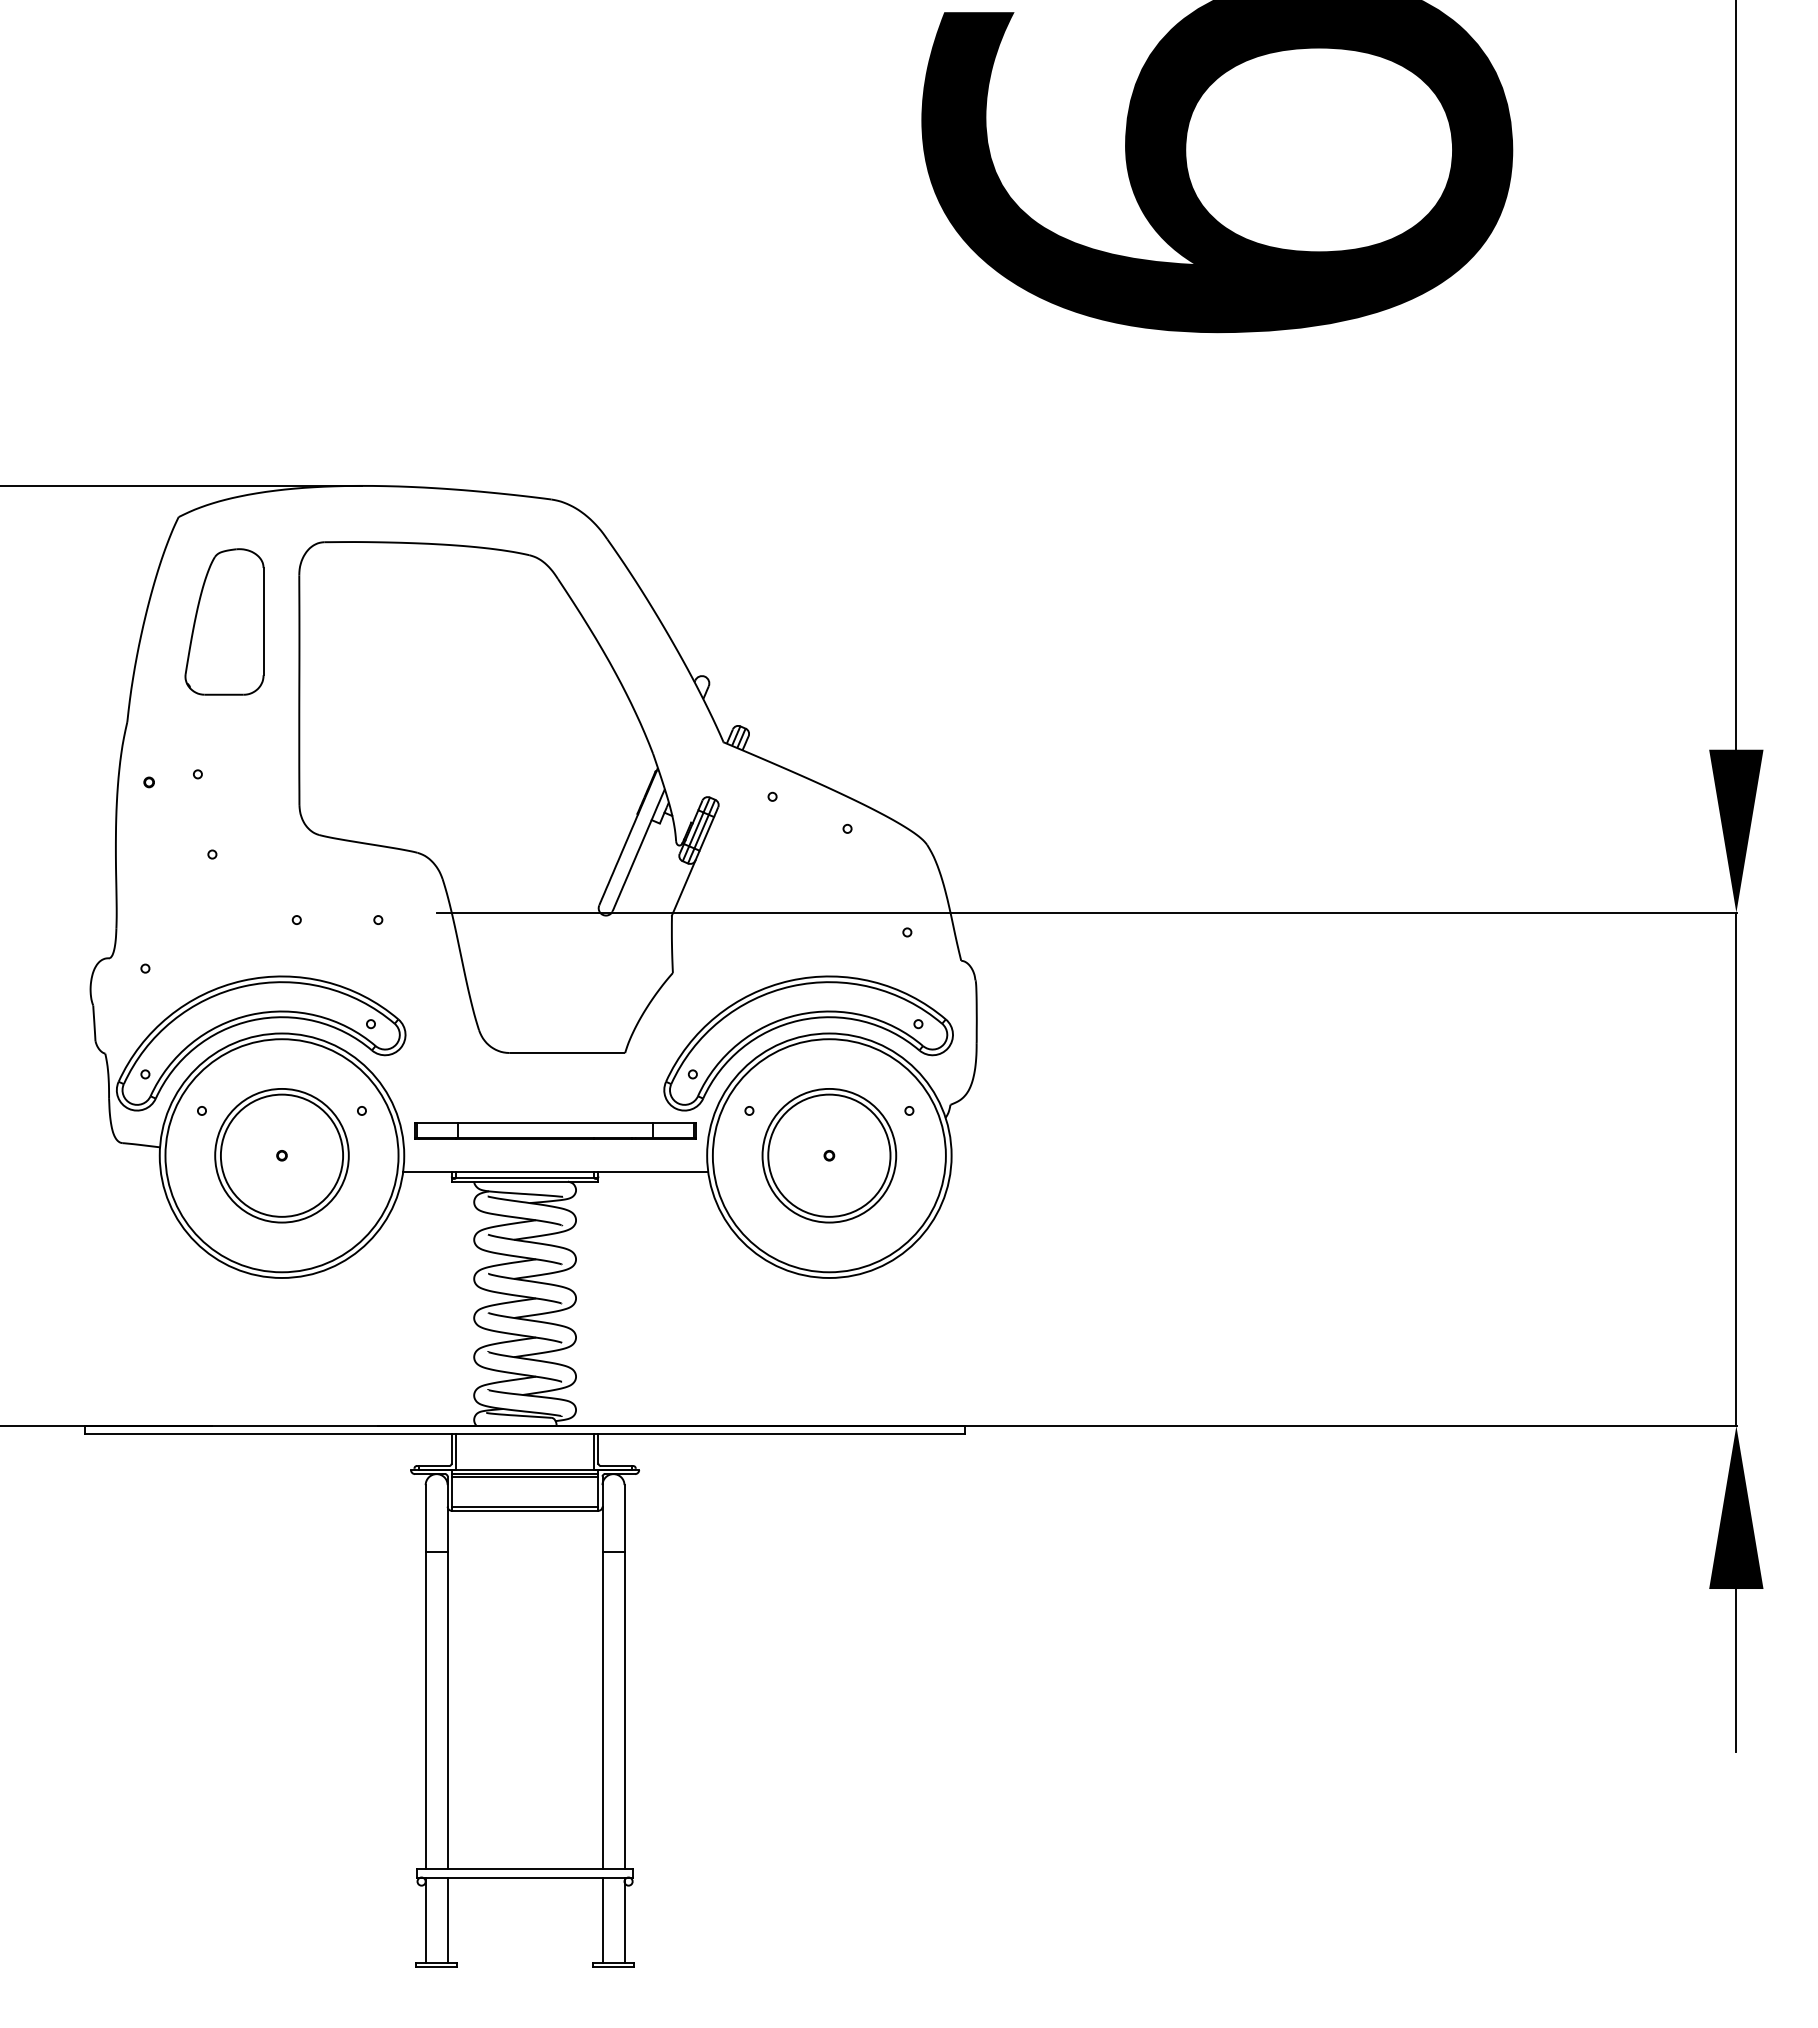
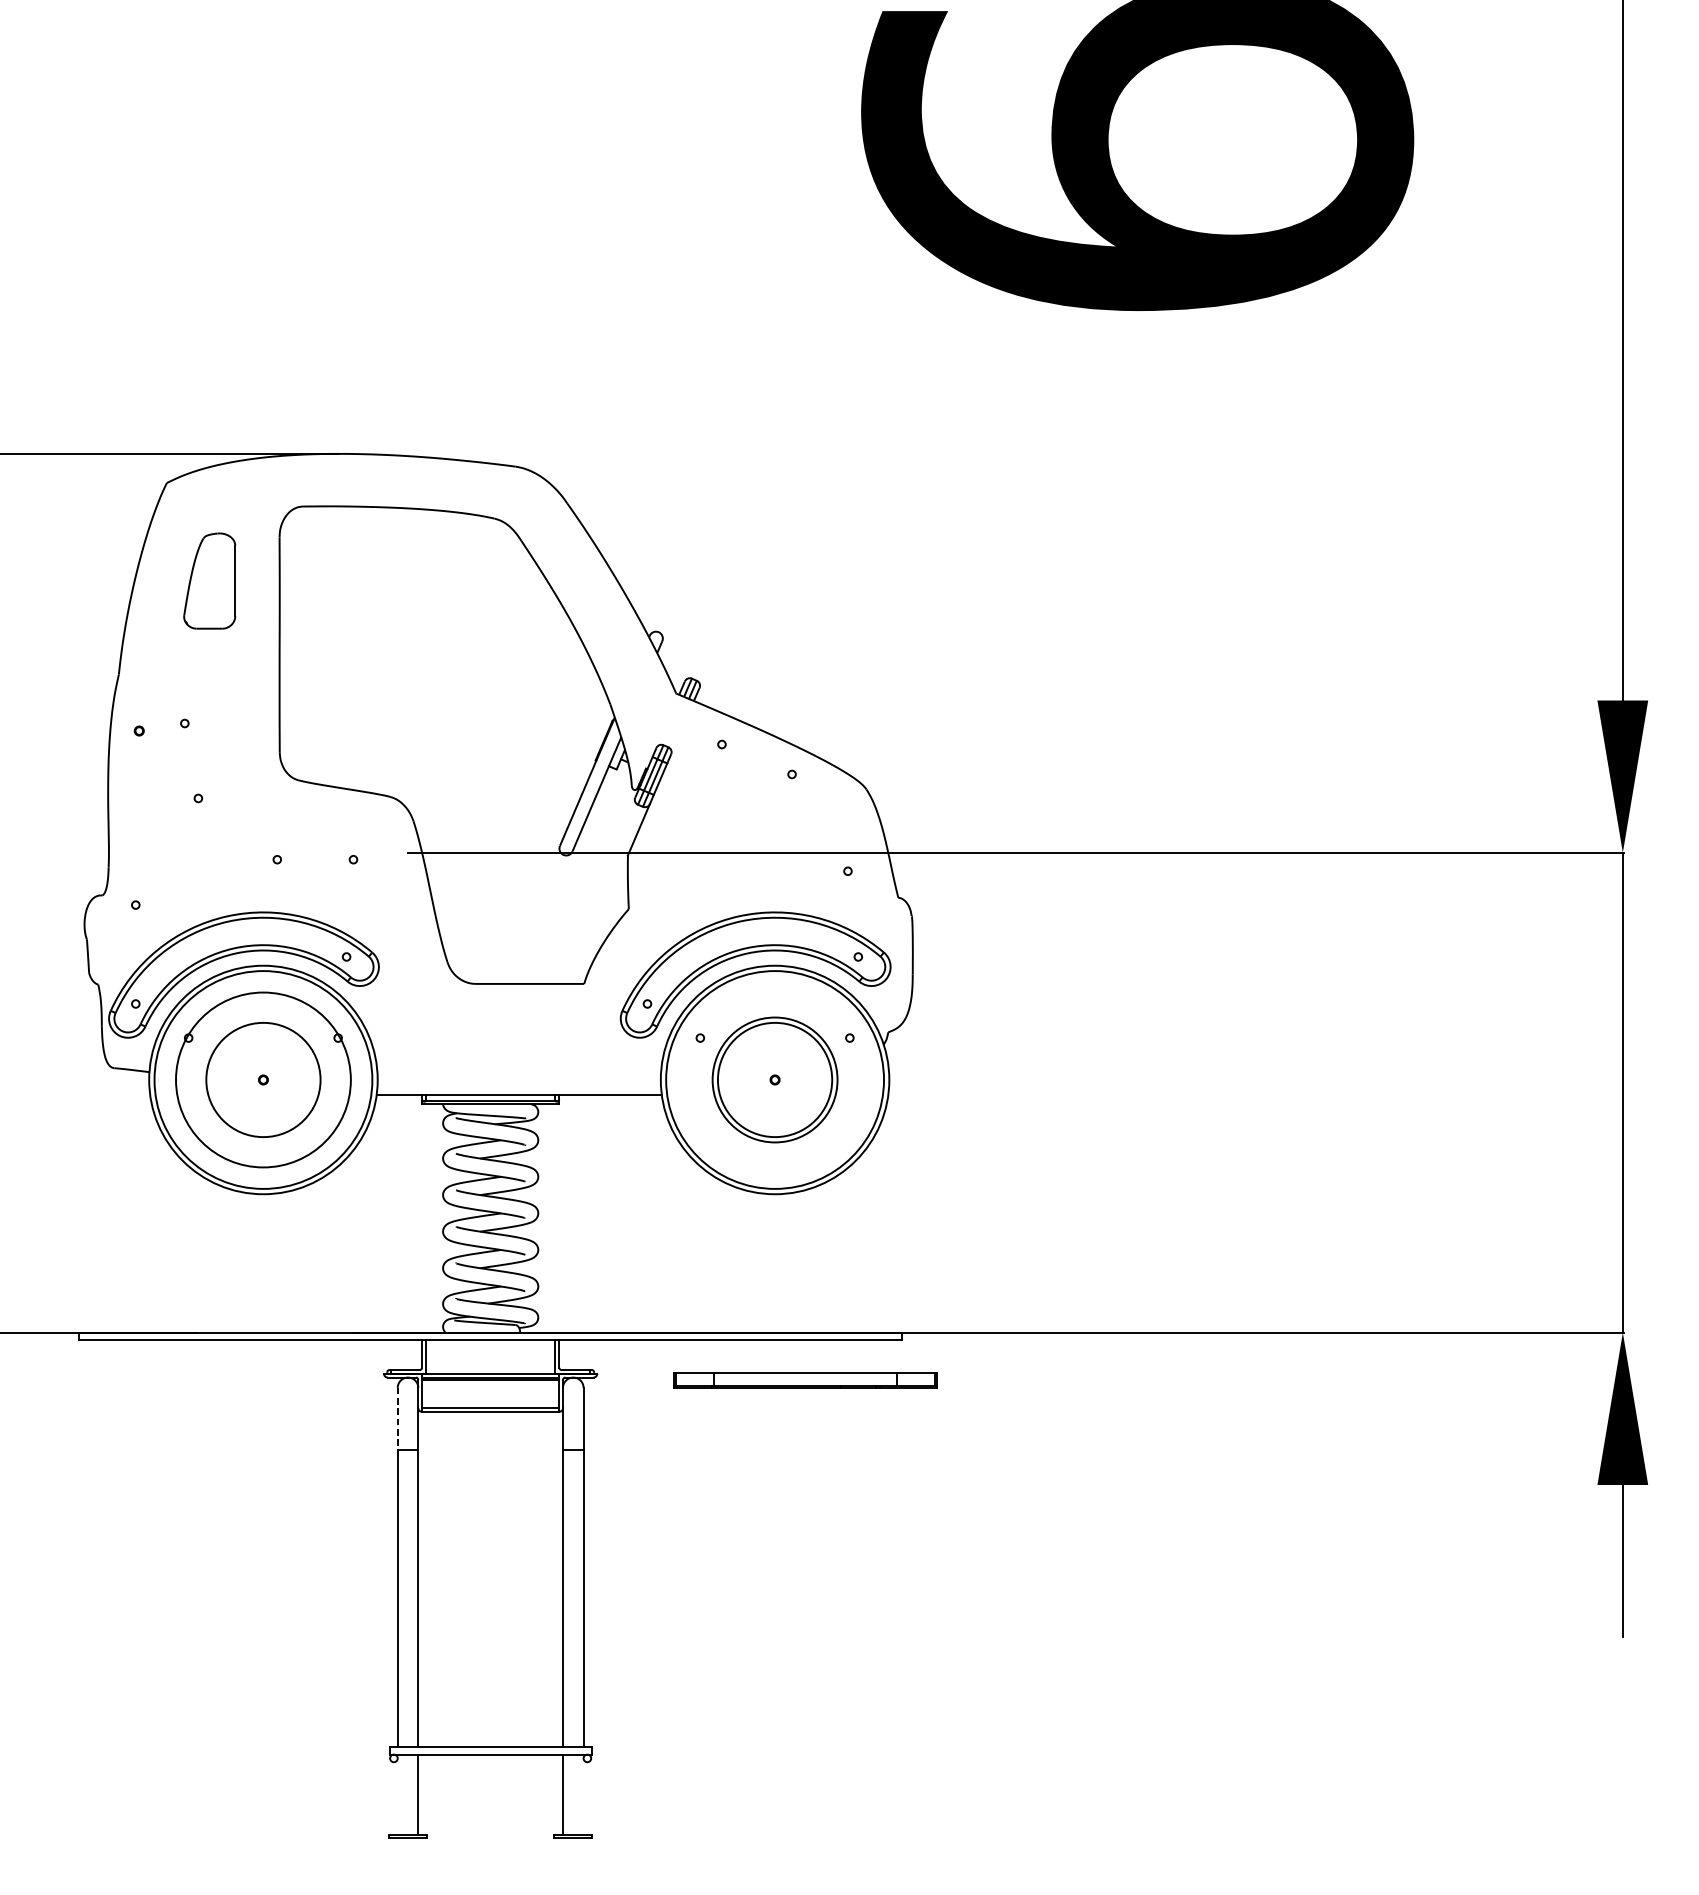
part: (224, 621) -> (209, 580), size x0.7
part: (555, 1130) -> (805, 1379), moved
circle: (281, 1155) -> (262, 1079), size x1.4
line: (425, 1519) -> (397, 1419), solid -> dashed
line: (425, 1920) -> (397, 1794), removed
line: (624, 1920) -> (583, 1794), removed

